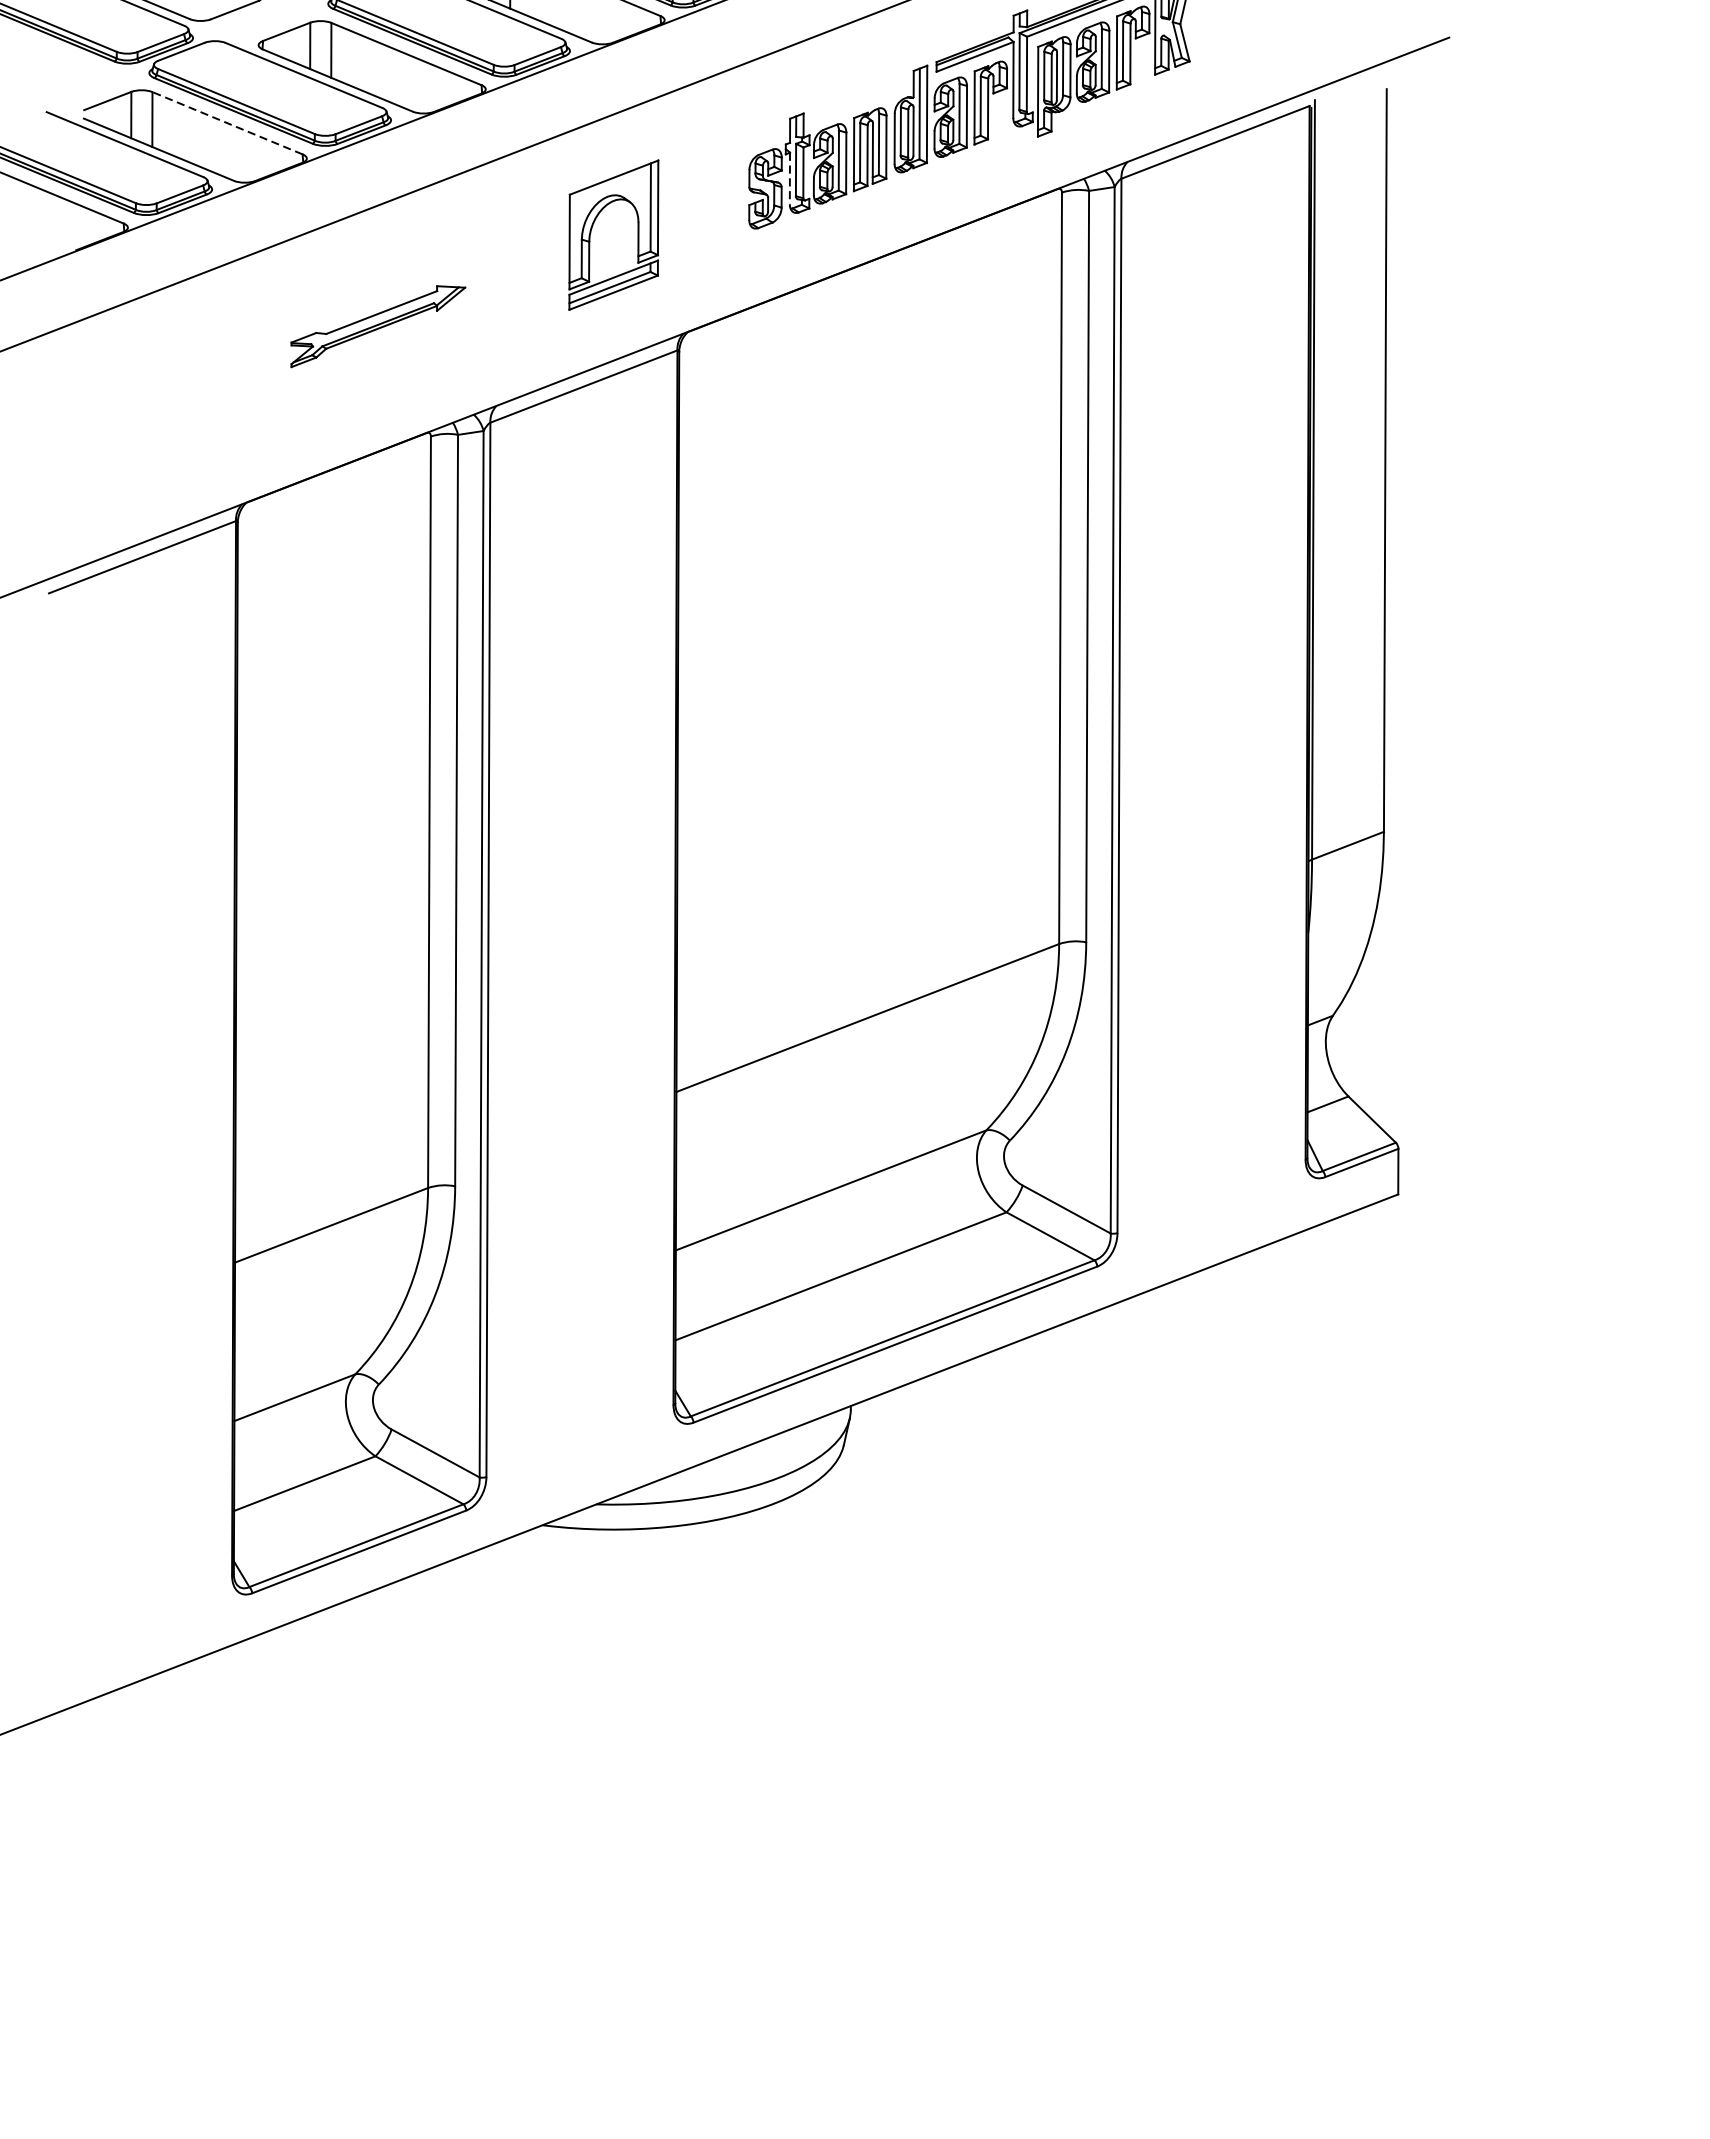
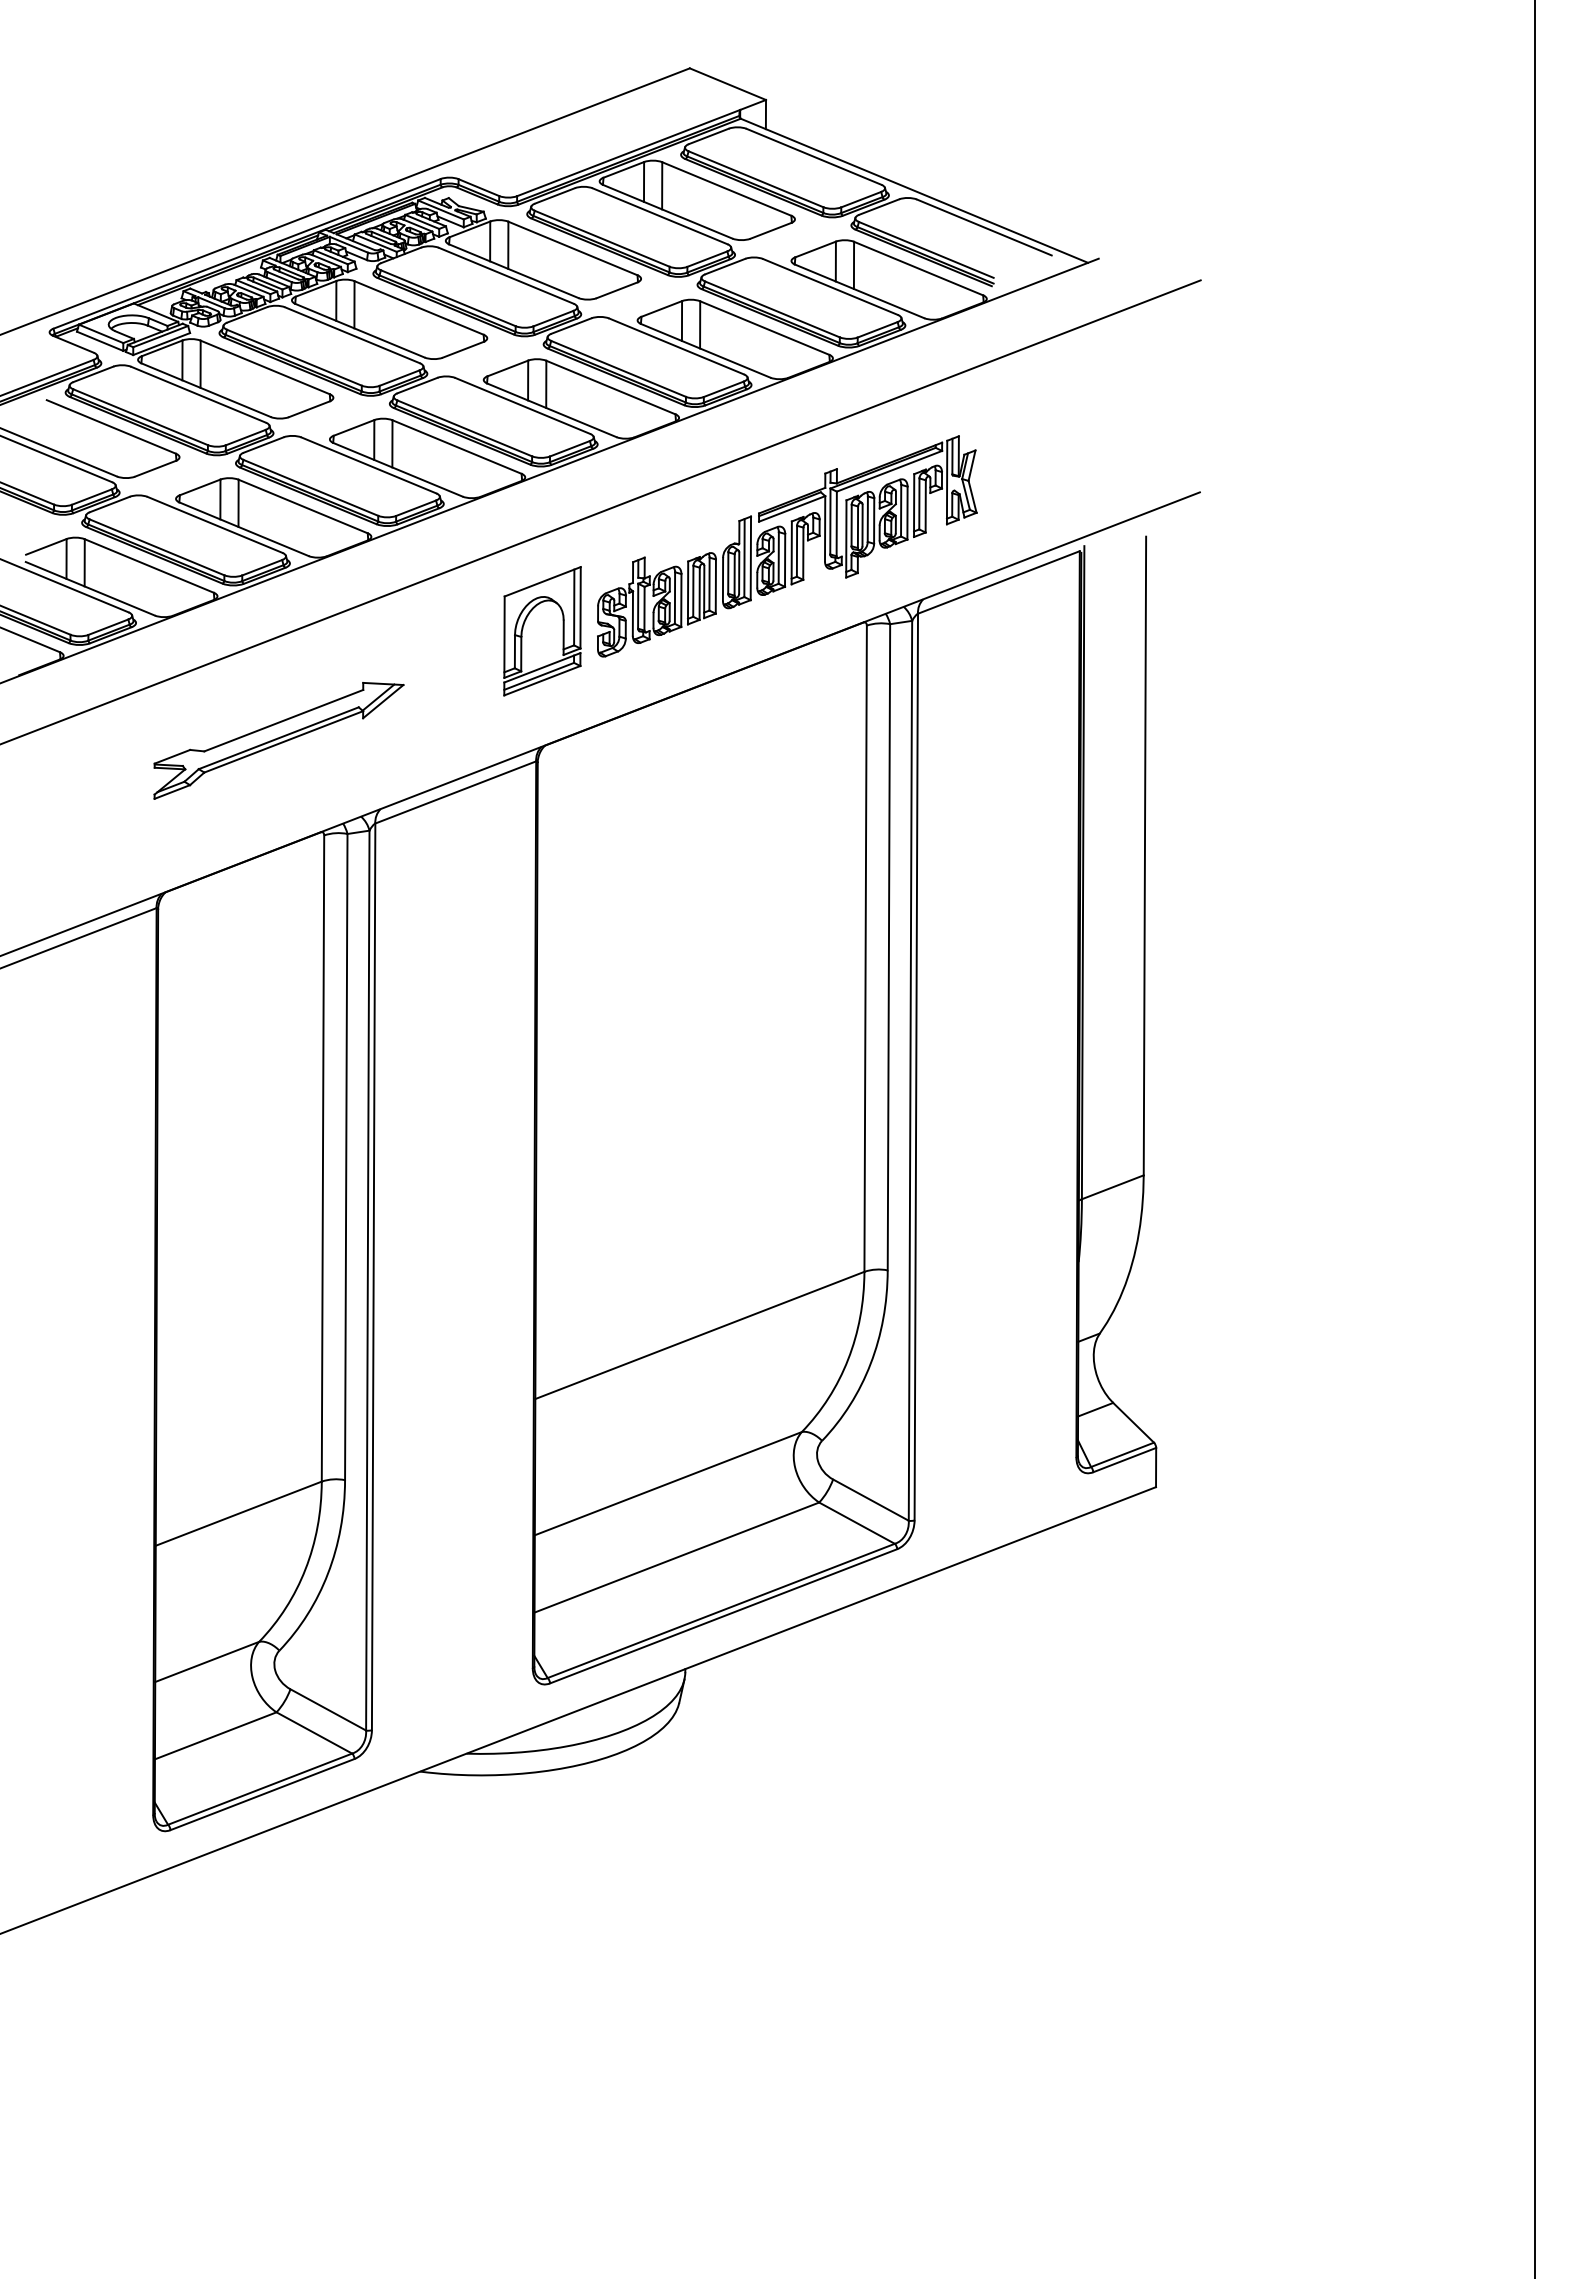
line: (227, 123) -> (149, 566), dashed -> solid
line: (789, 179) -> (632, 614), dashed -> solid
part: (592, 228) -> (524, 625), moved
part: (377, 326) -> (278, 740), size x1.67

